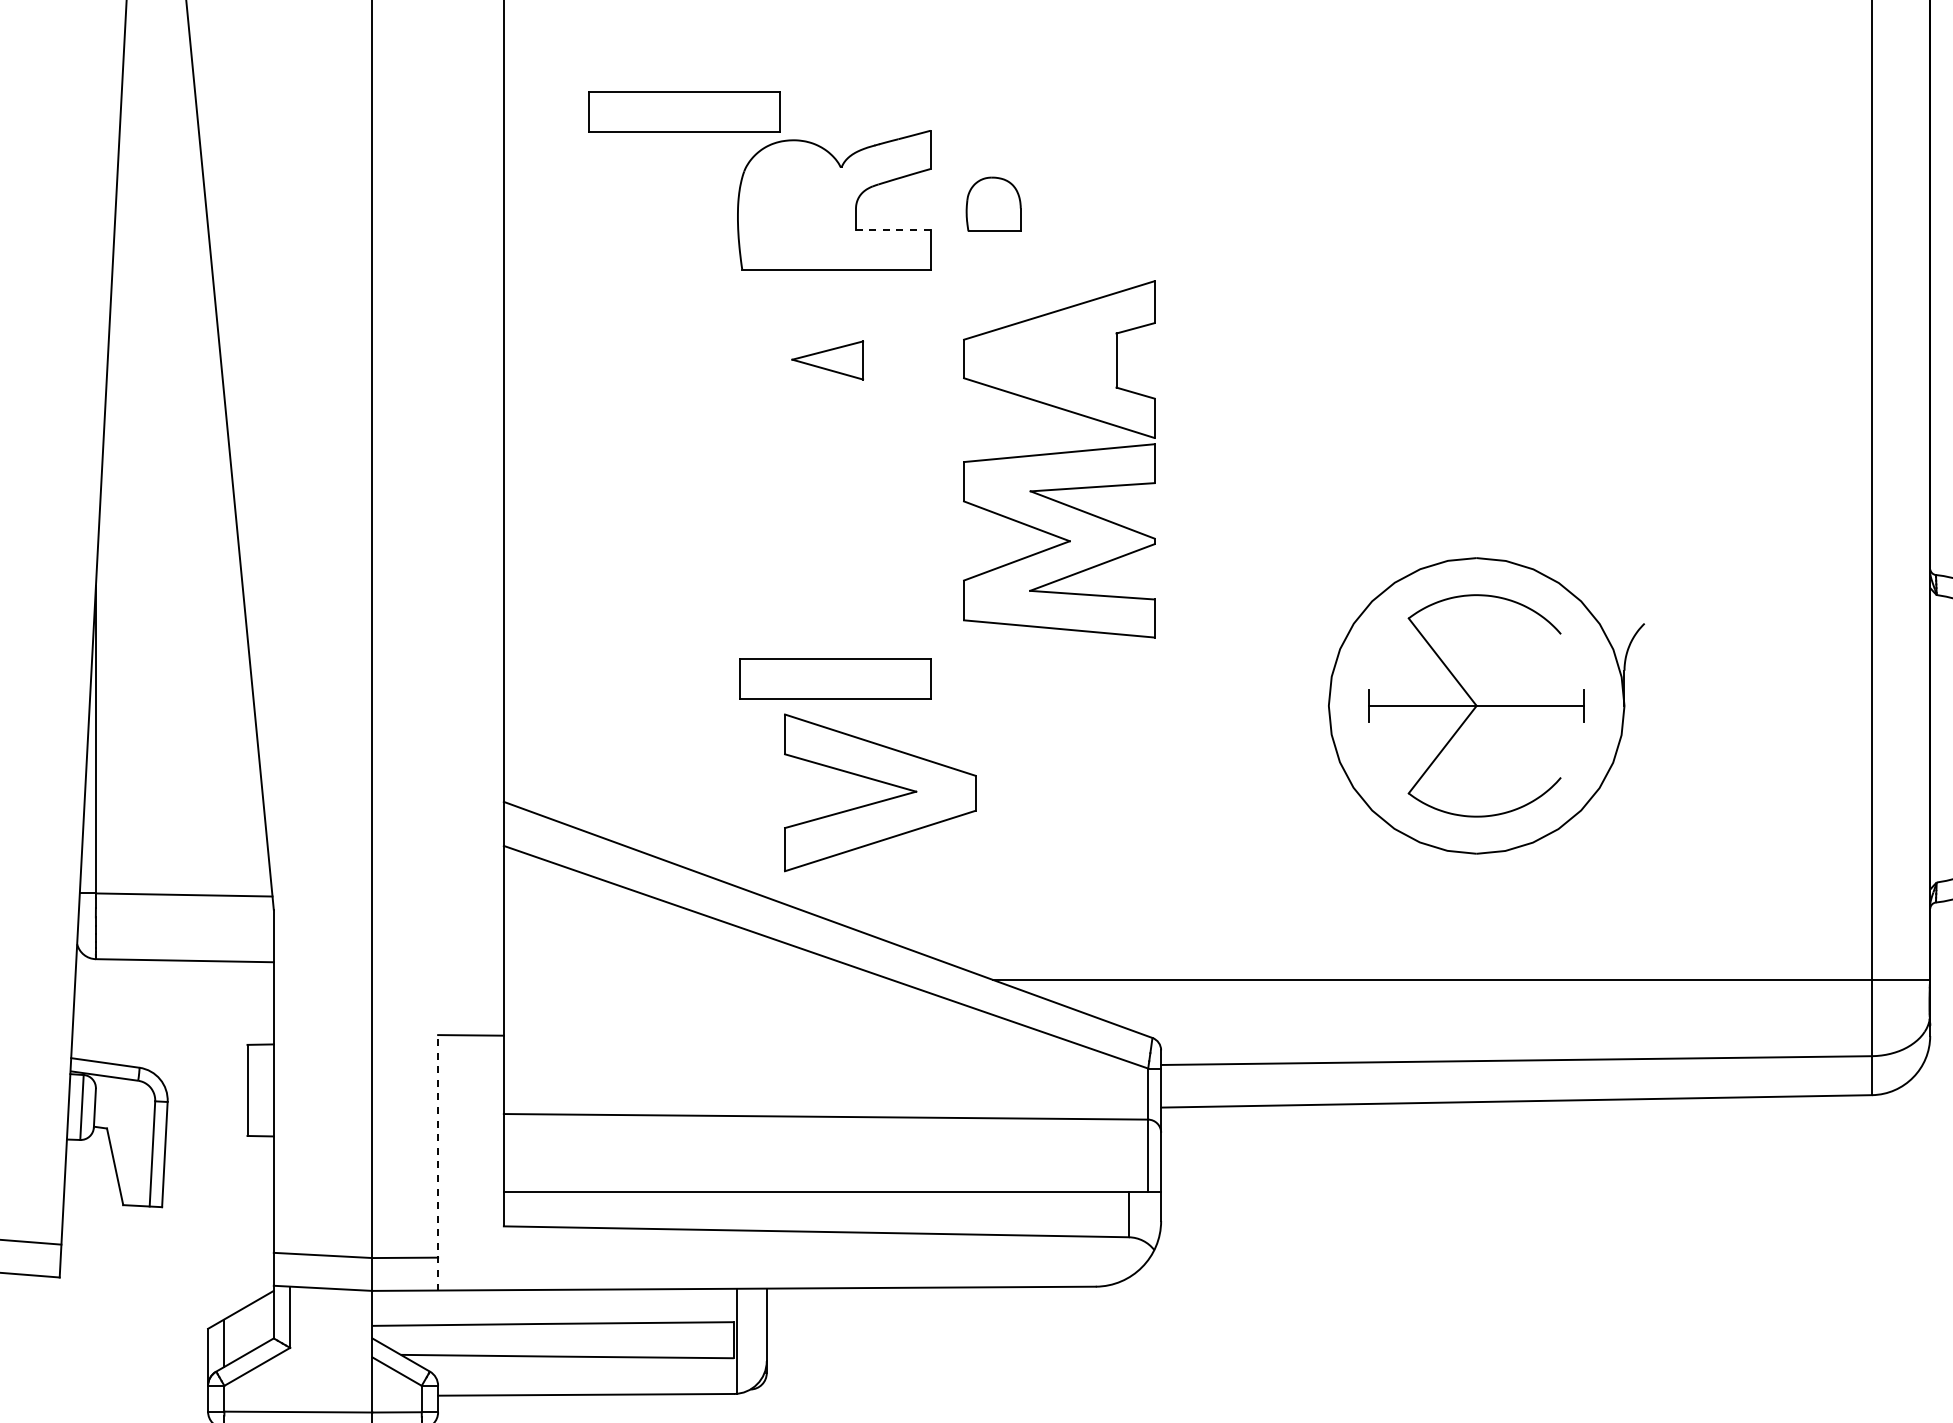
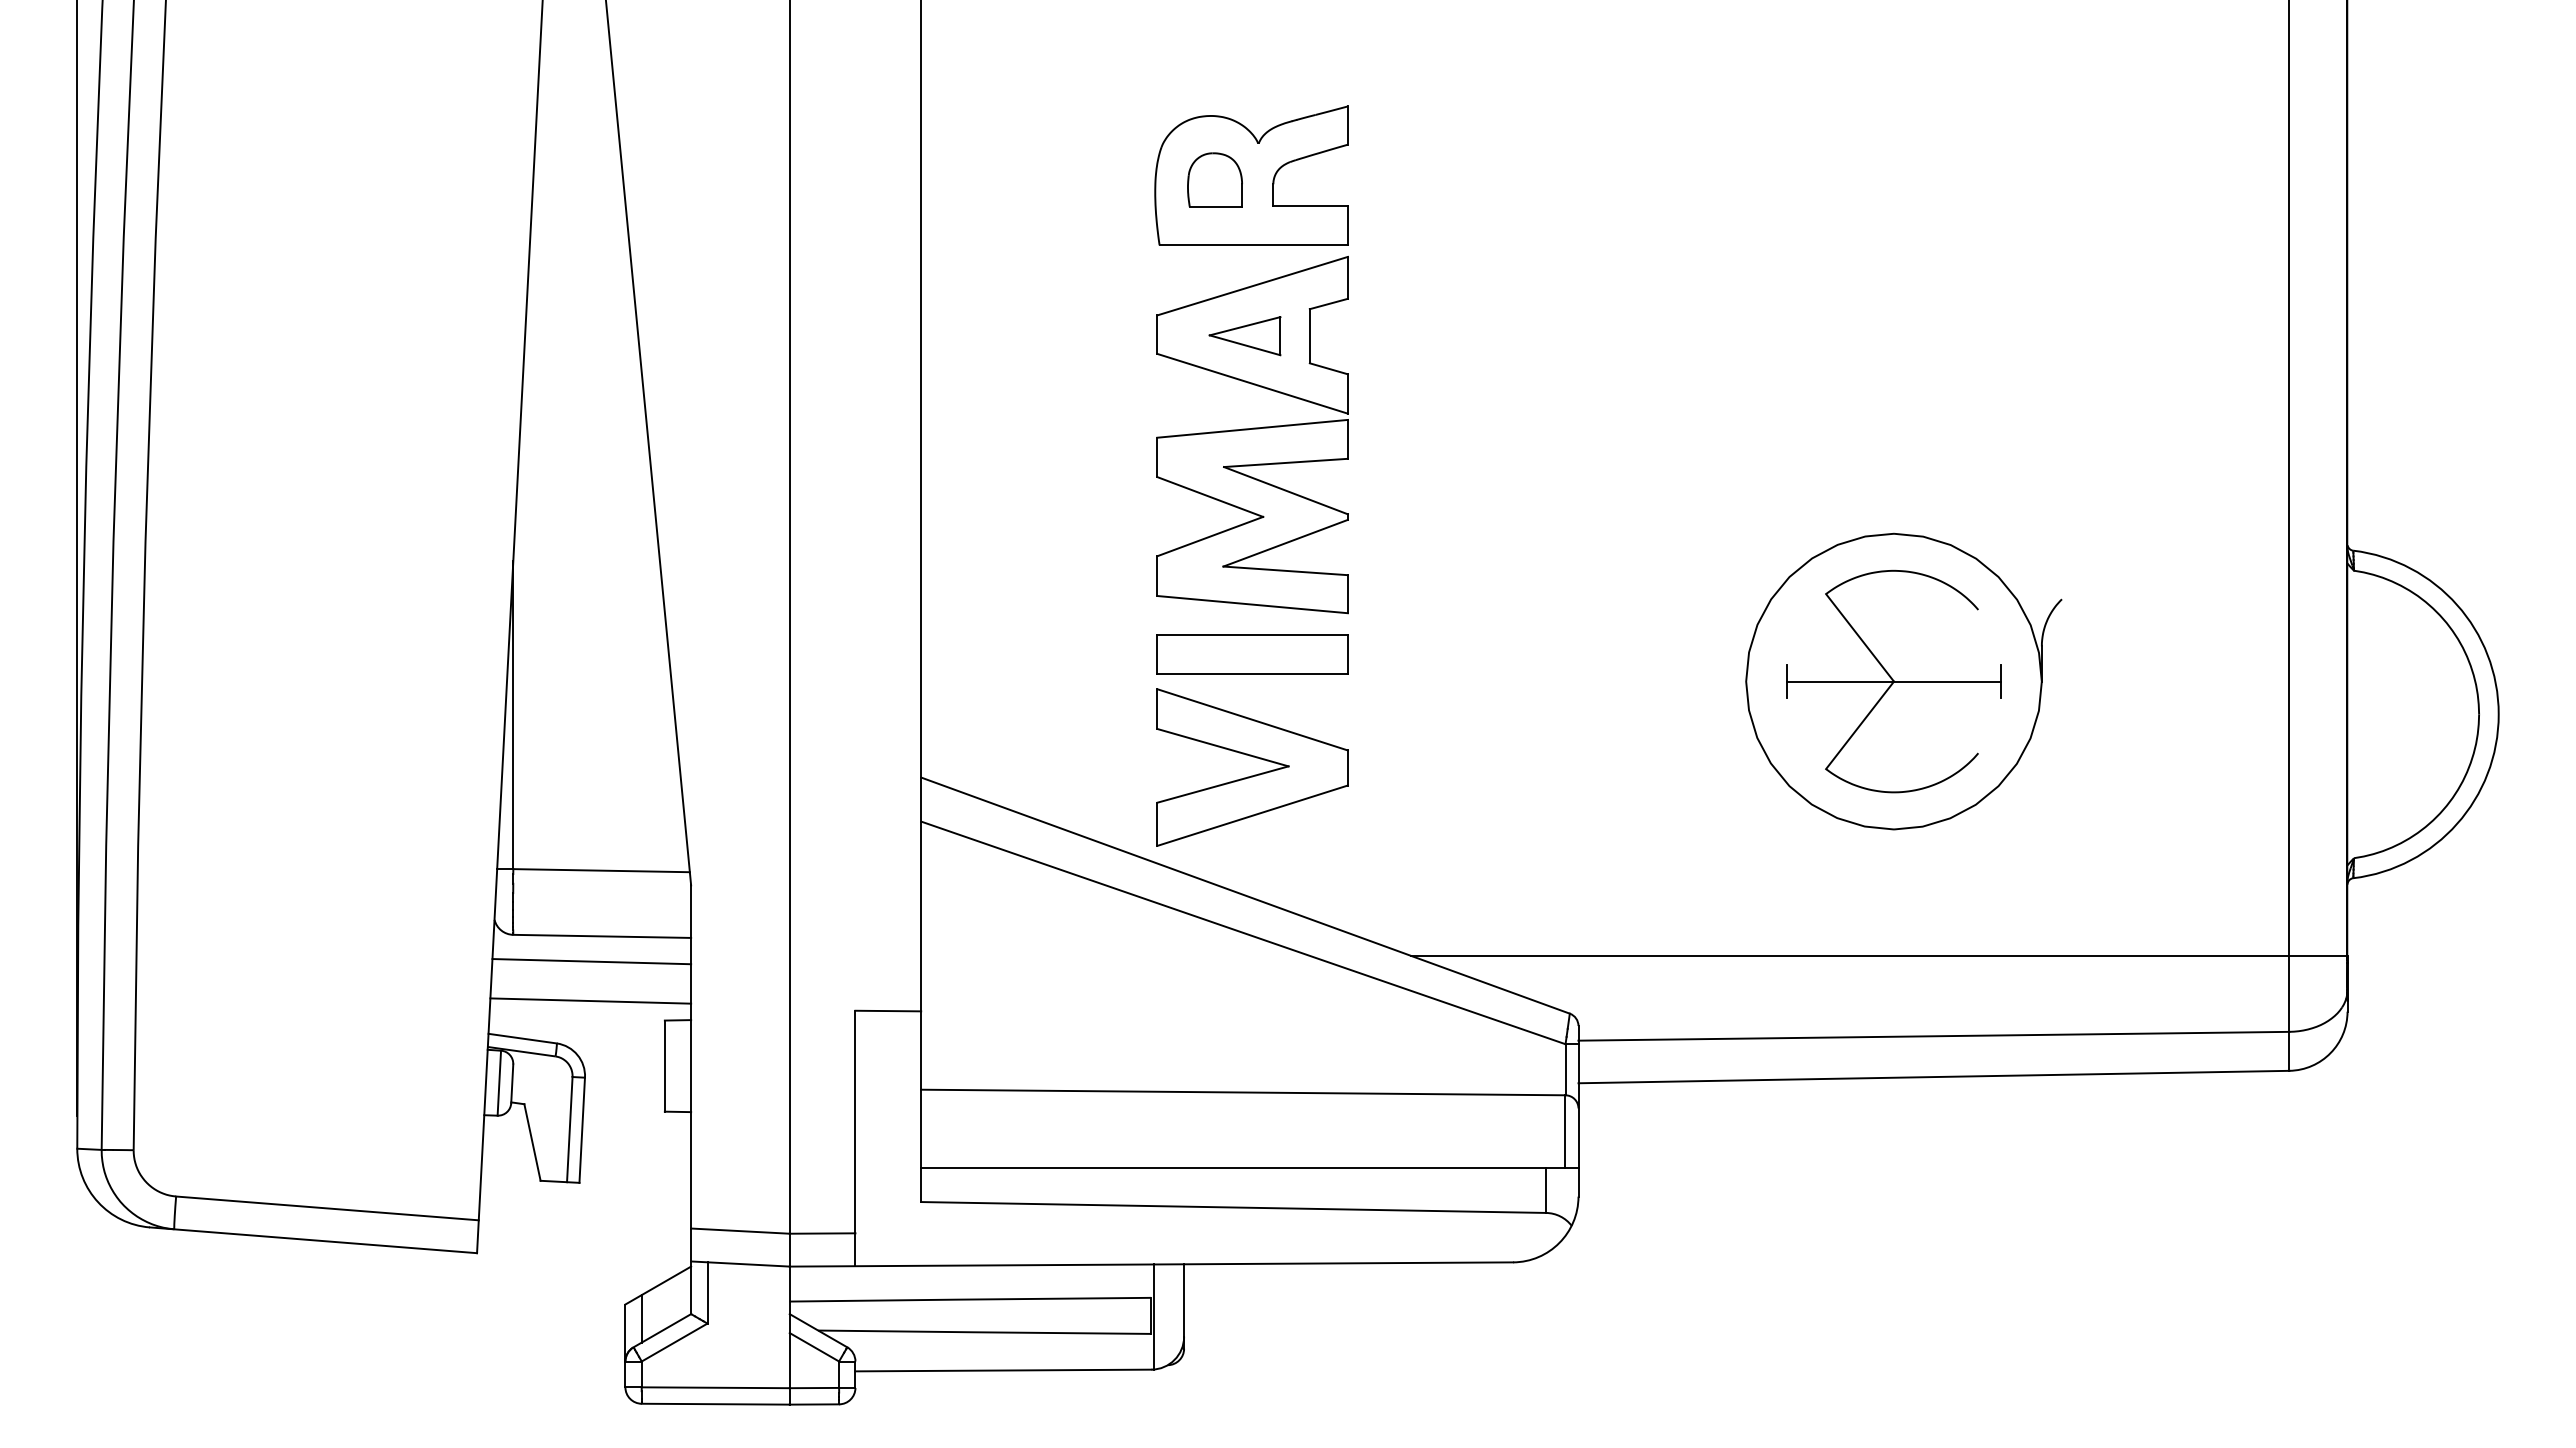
part: (684, 111) -> (1101, 87), removed
part: (993, 203) -> (1214, 179), moved
line: (893, 229) -> (1310, 205), dashed -> solid
part: (1059, 458) -> (1252, 434), moved
part: (882, 799) -> (1254, 774), moved
line: (174, 985) -> (591, 961), added
line: (173, 1024) -> (590, 1000), added
line: (438, 1162) -> (855, 1138), dashed -> solid

